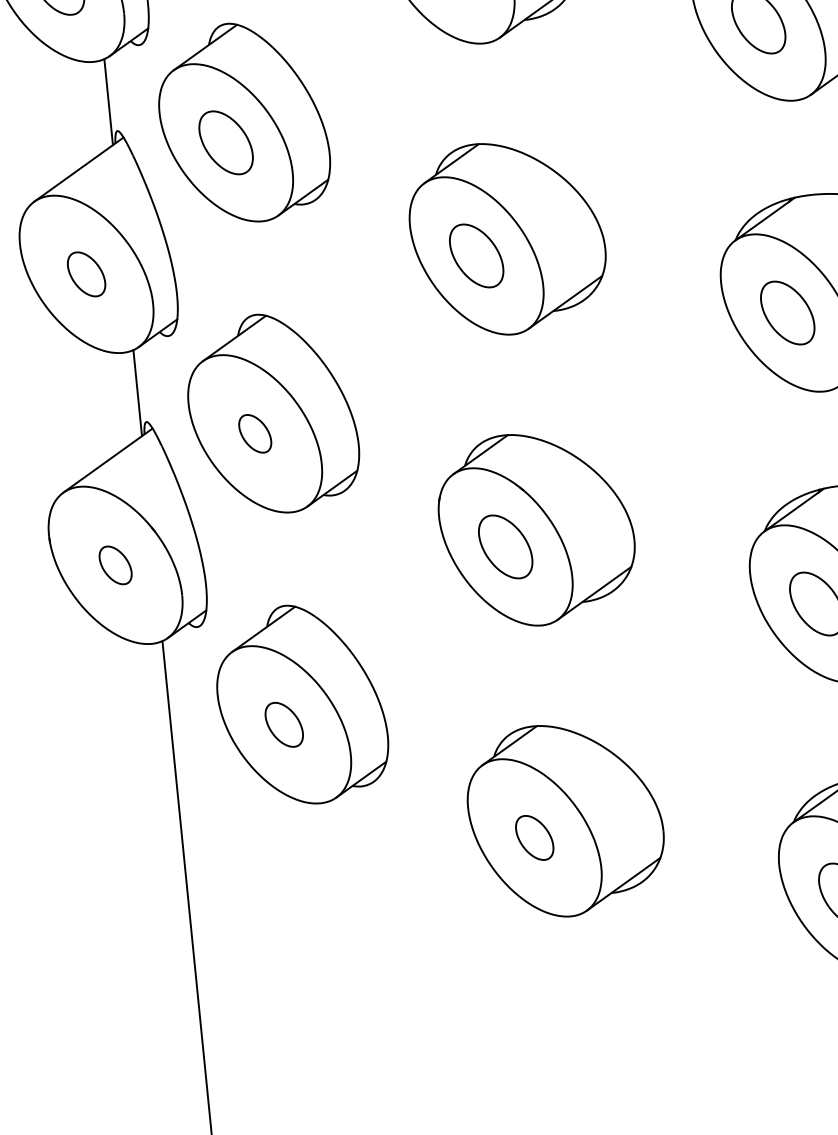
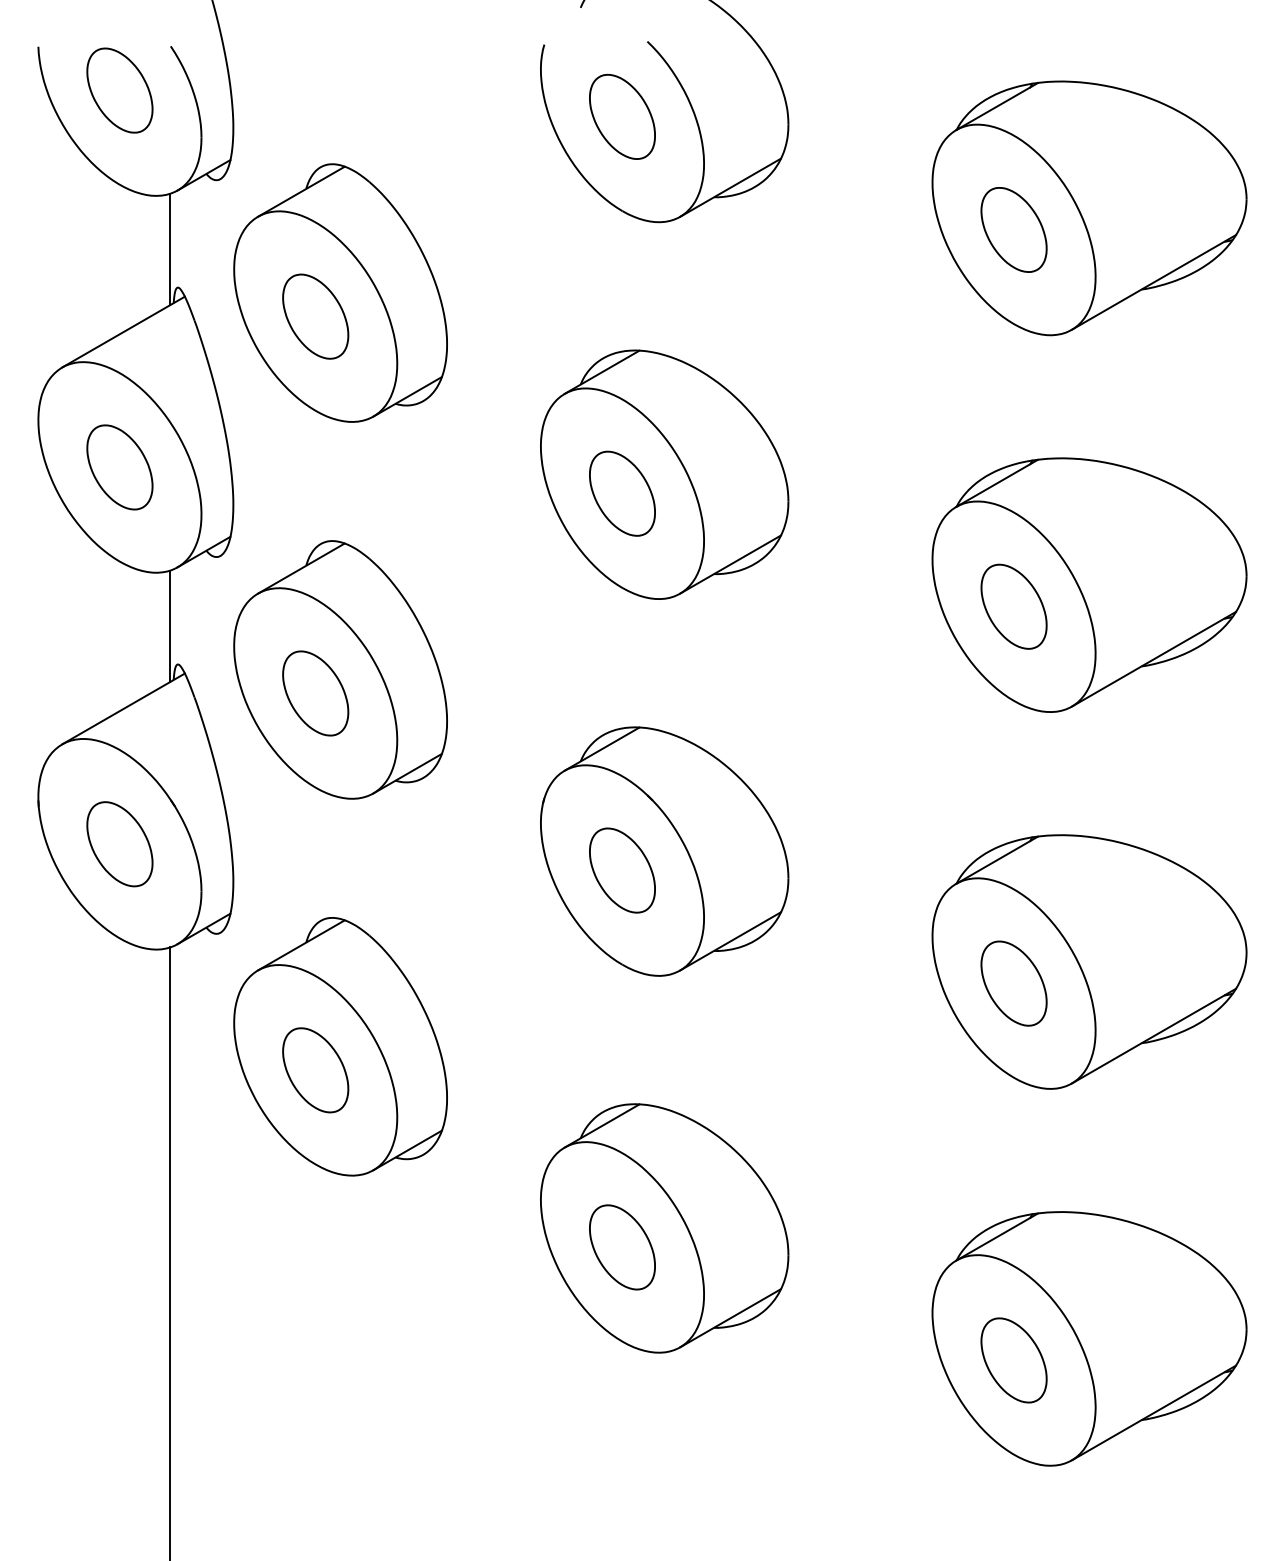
part: (86, 274) -> (119, 467), size x1.43
part: (255, 433) -> (315, 693), size x1.67
part: (115, 565) -> (119, 844), size x1.67
part: (284, 724) -> (315, 1070), size x1.43
part: (534, 837) -> (622, 1247), size x1.43

